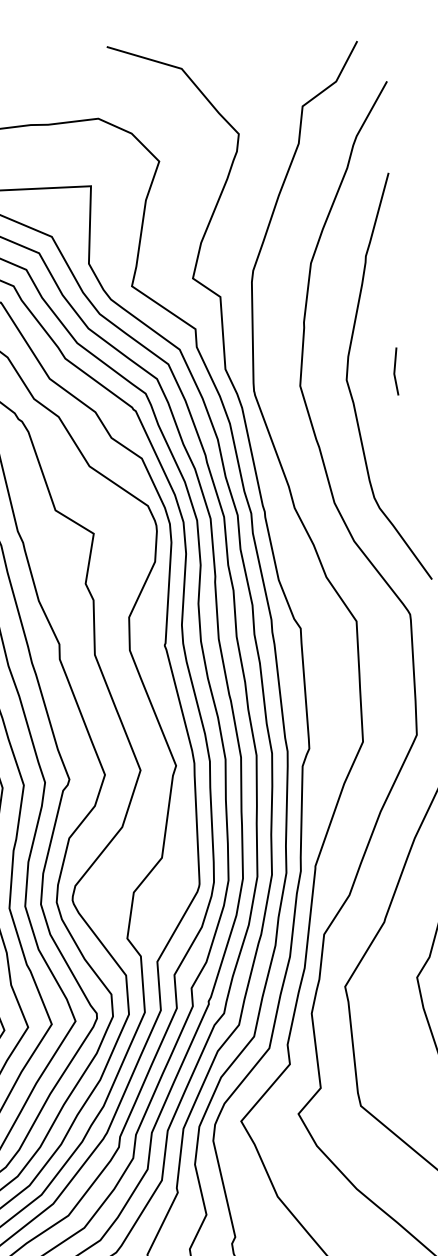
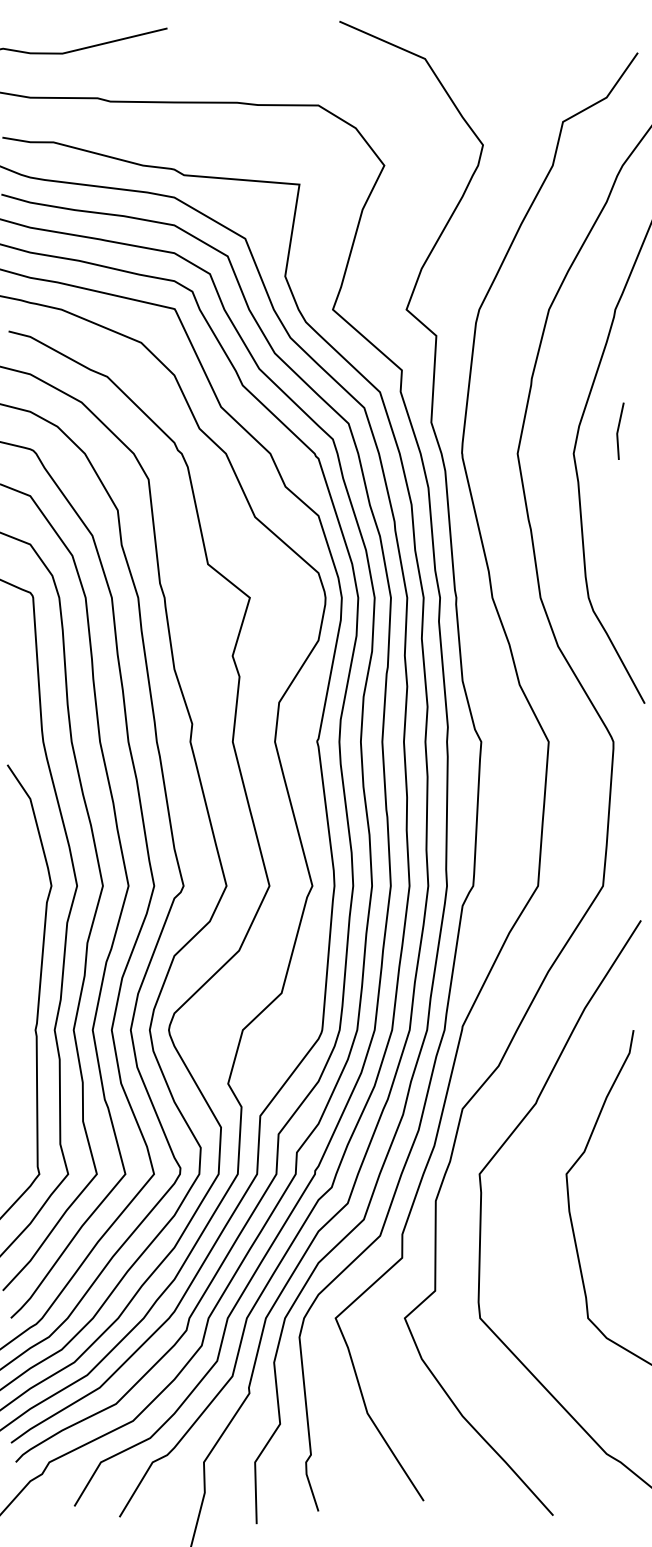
line: (395, 371) -> (618, 430), moved

